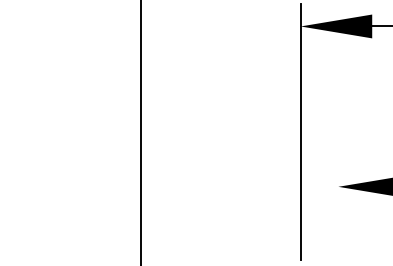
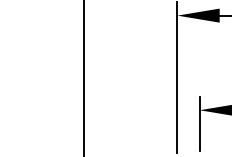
line: (338, 209) -> (199, 123), added

